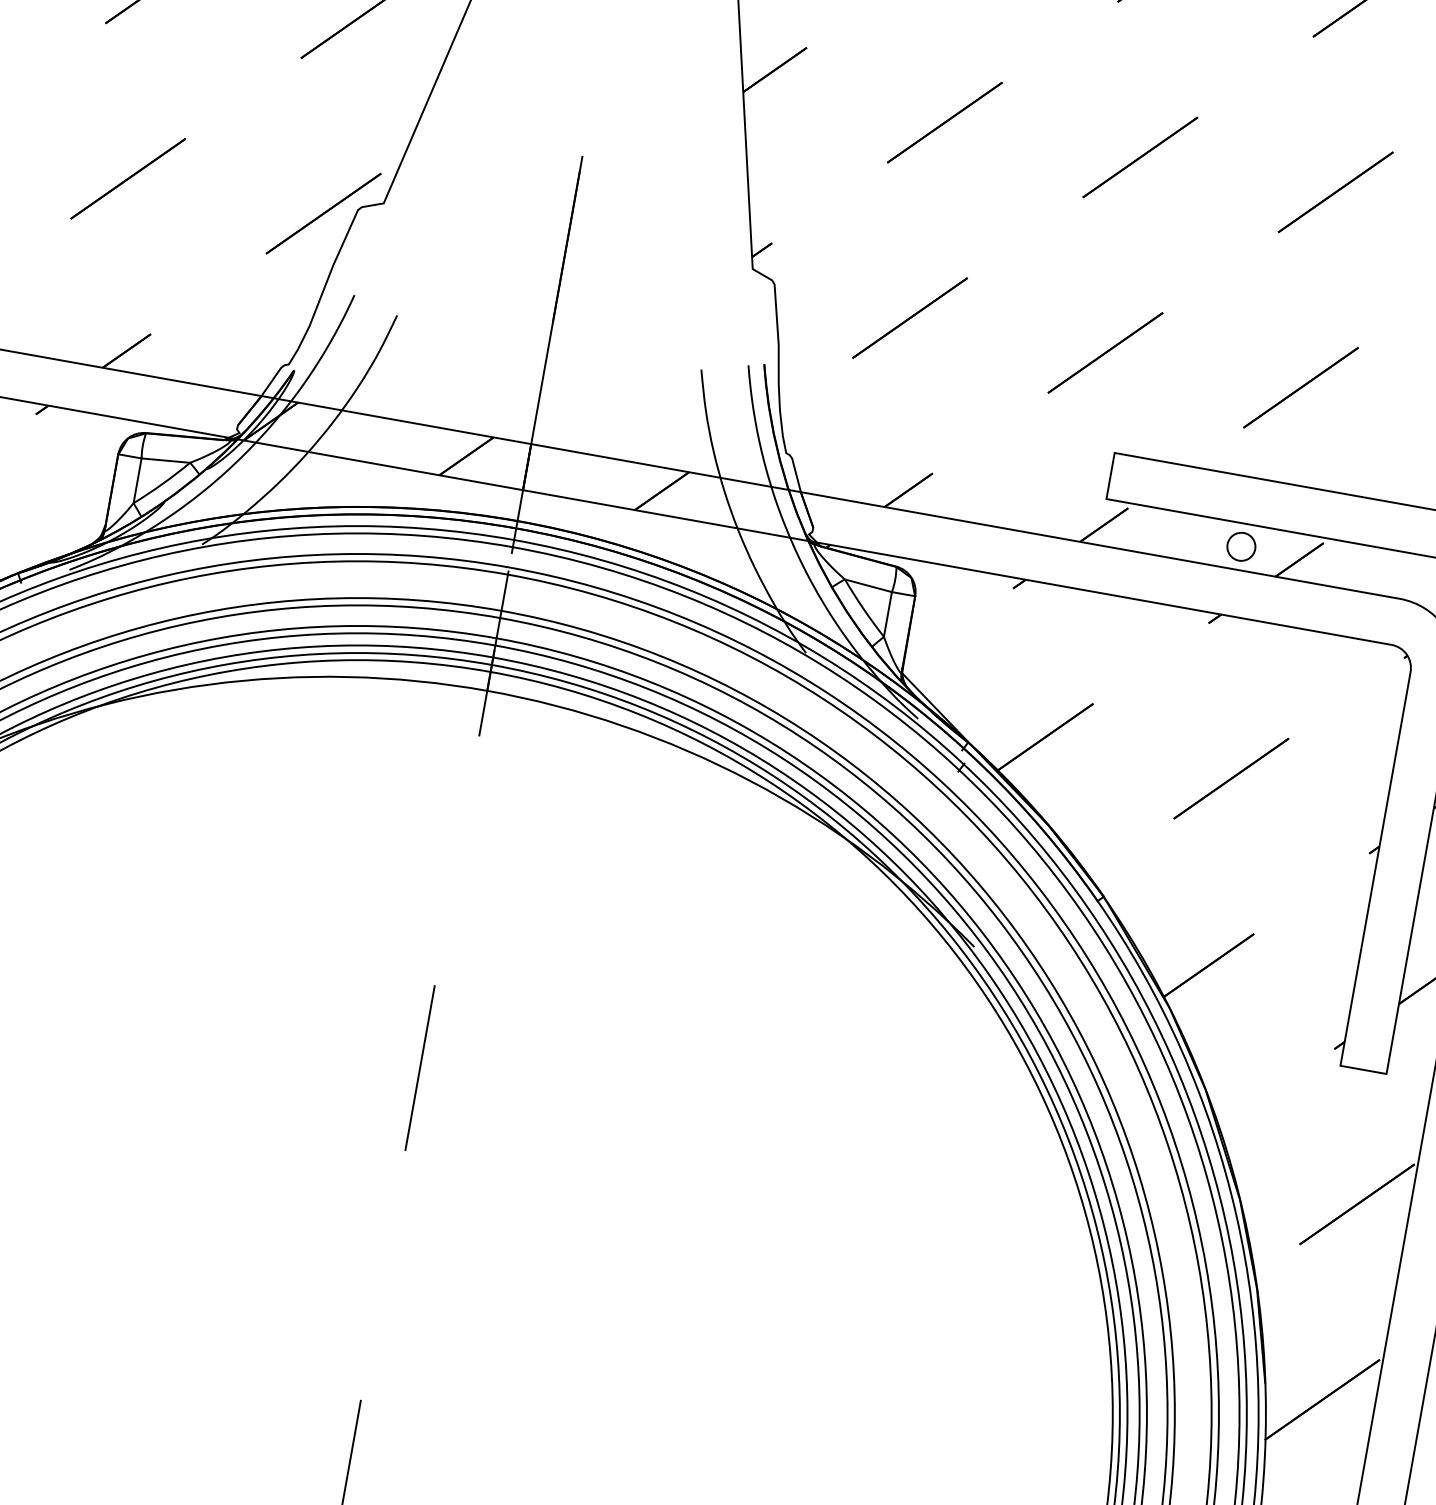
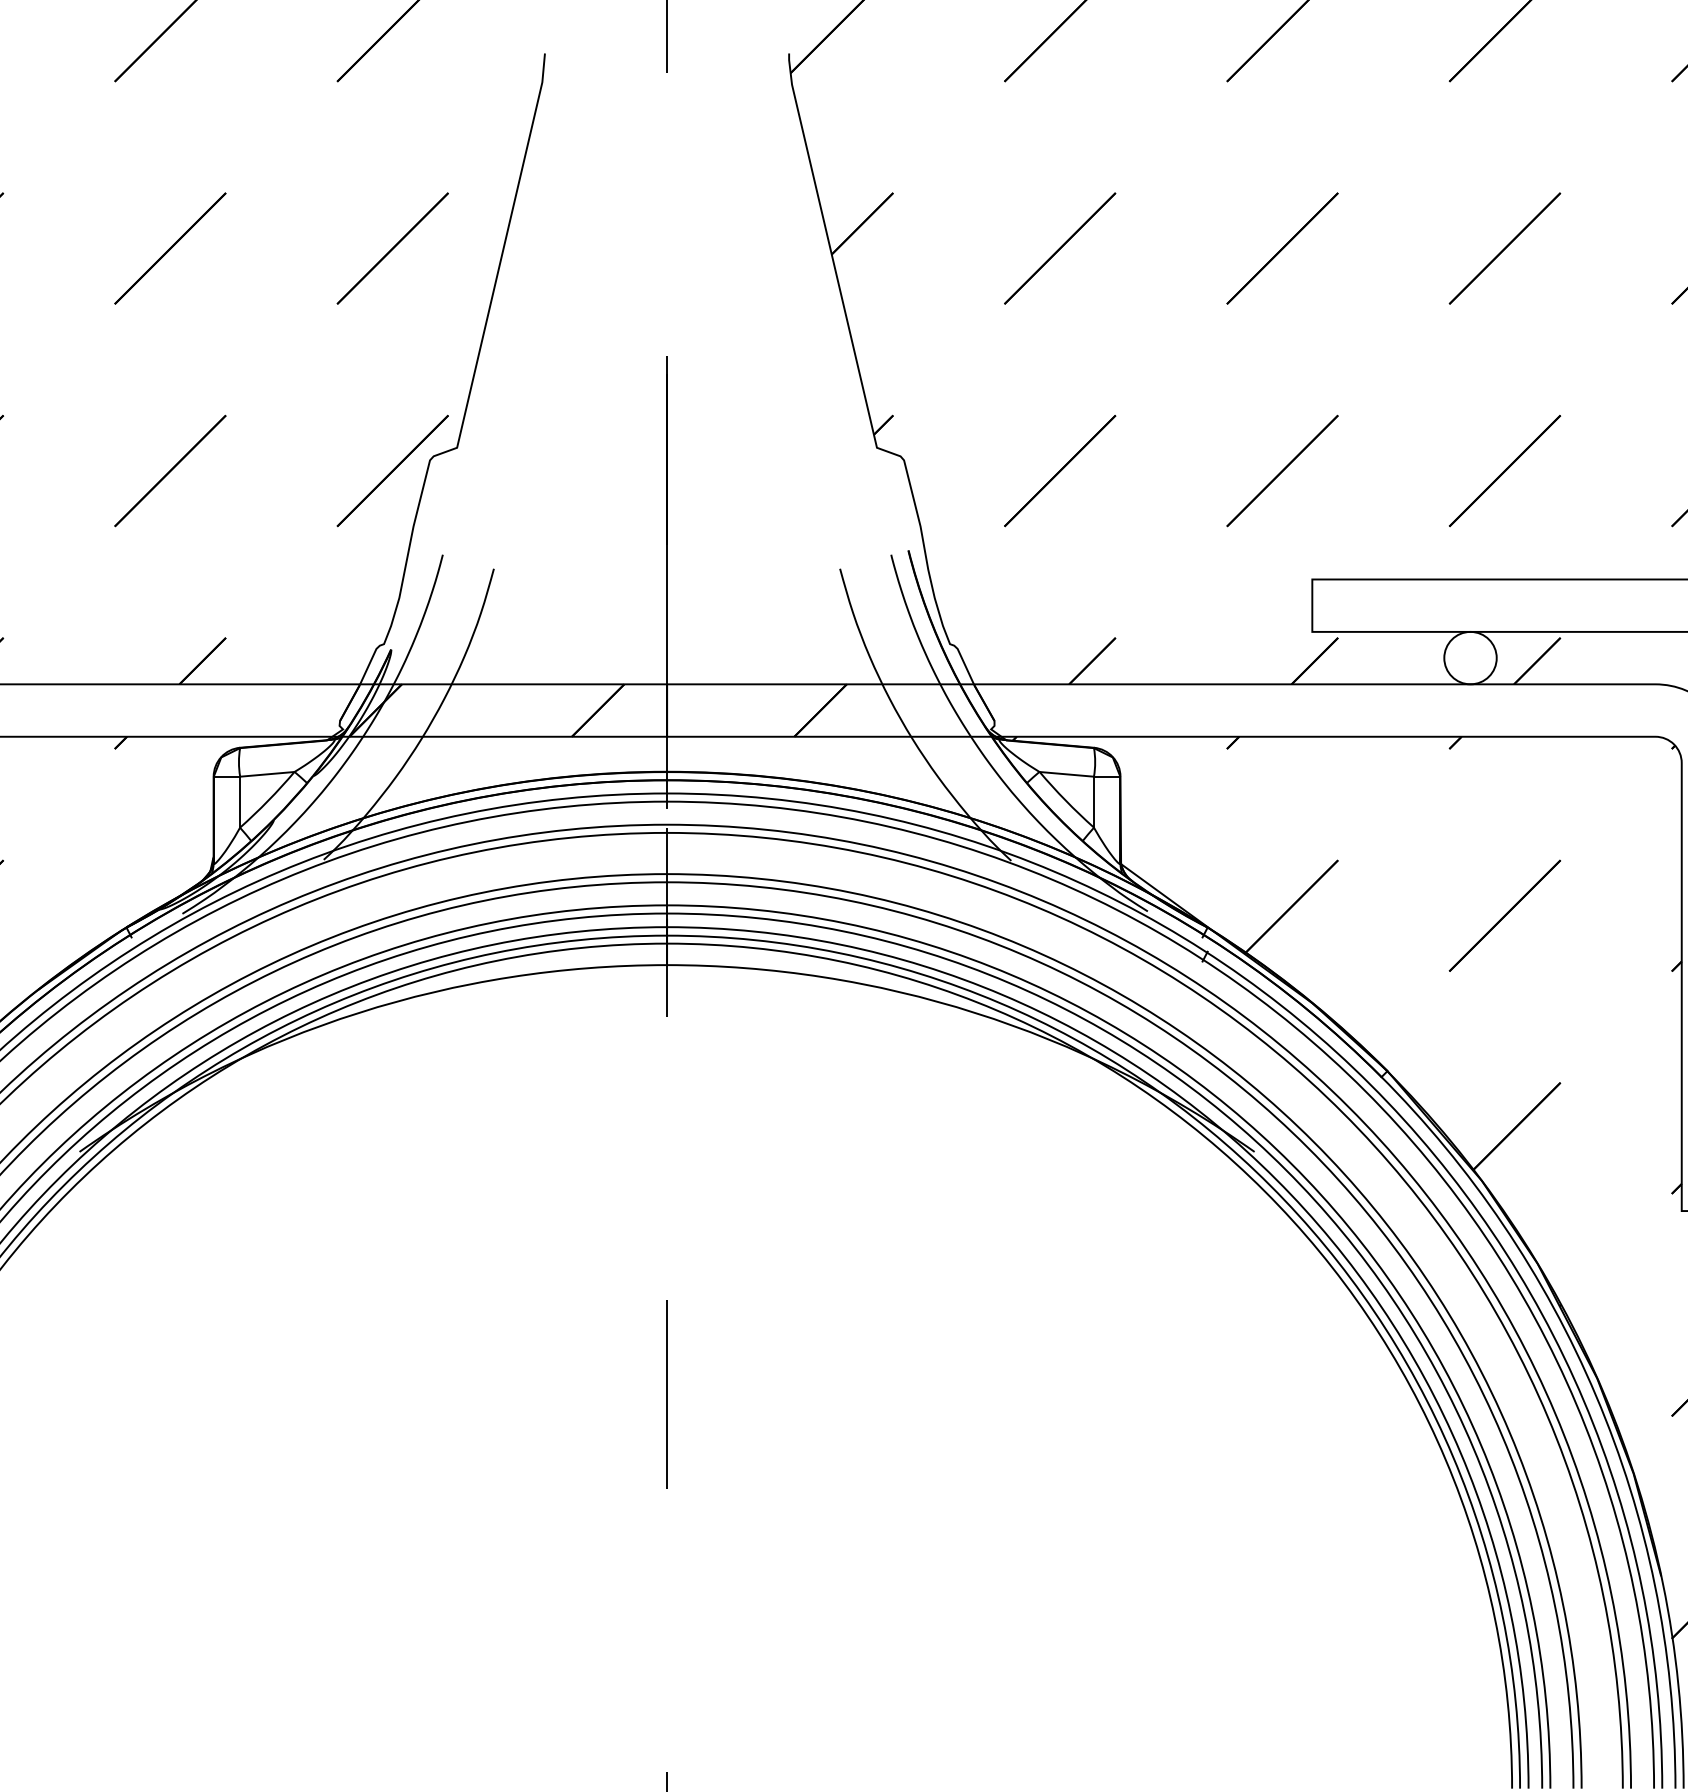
circle: (1241, 546) -> (1470, 657), size x1.67

